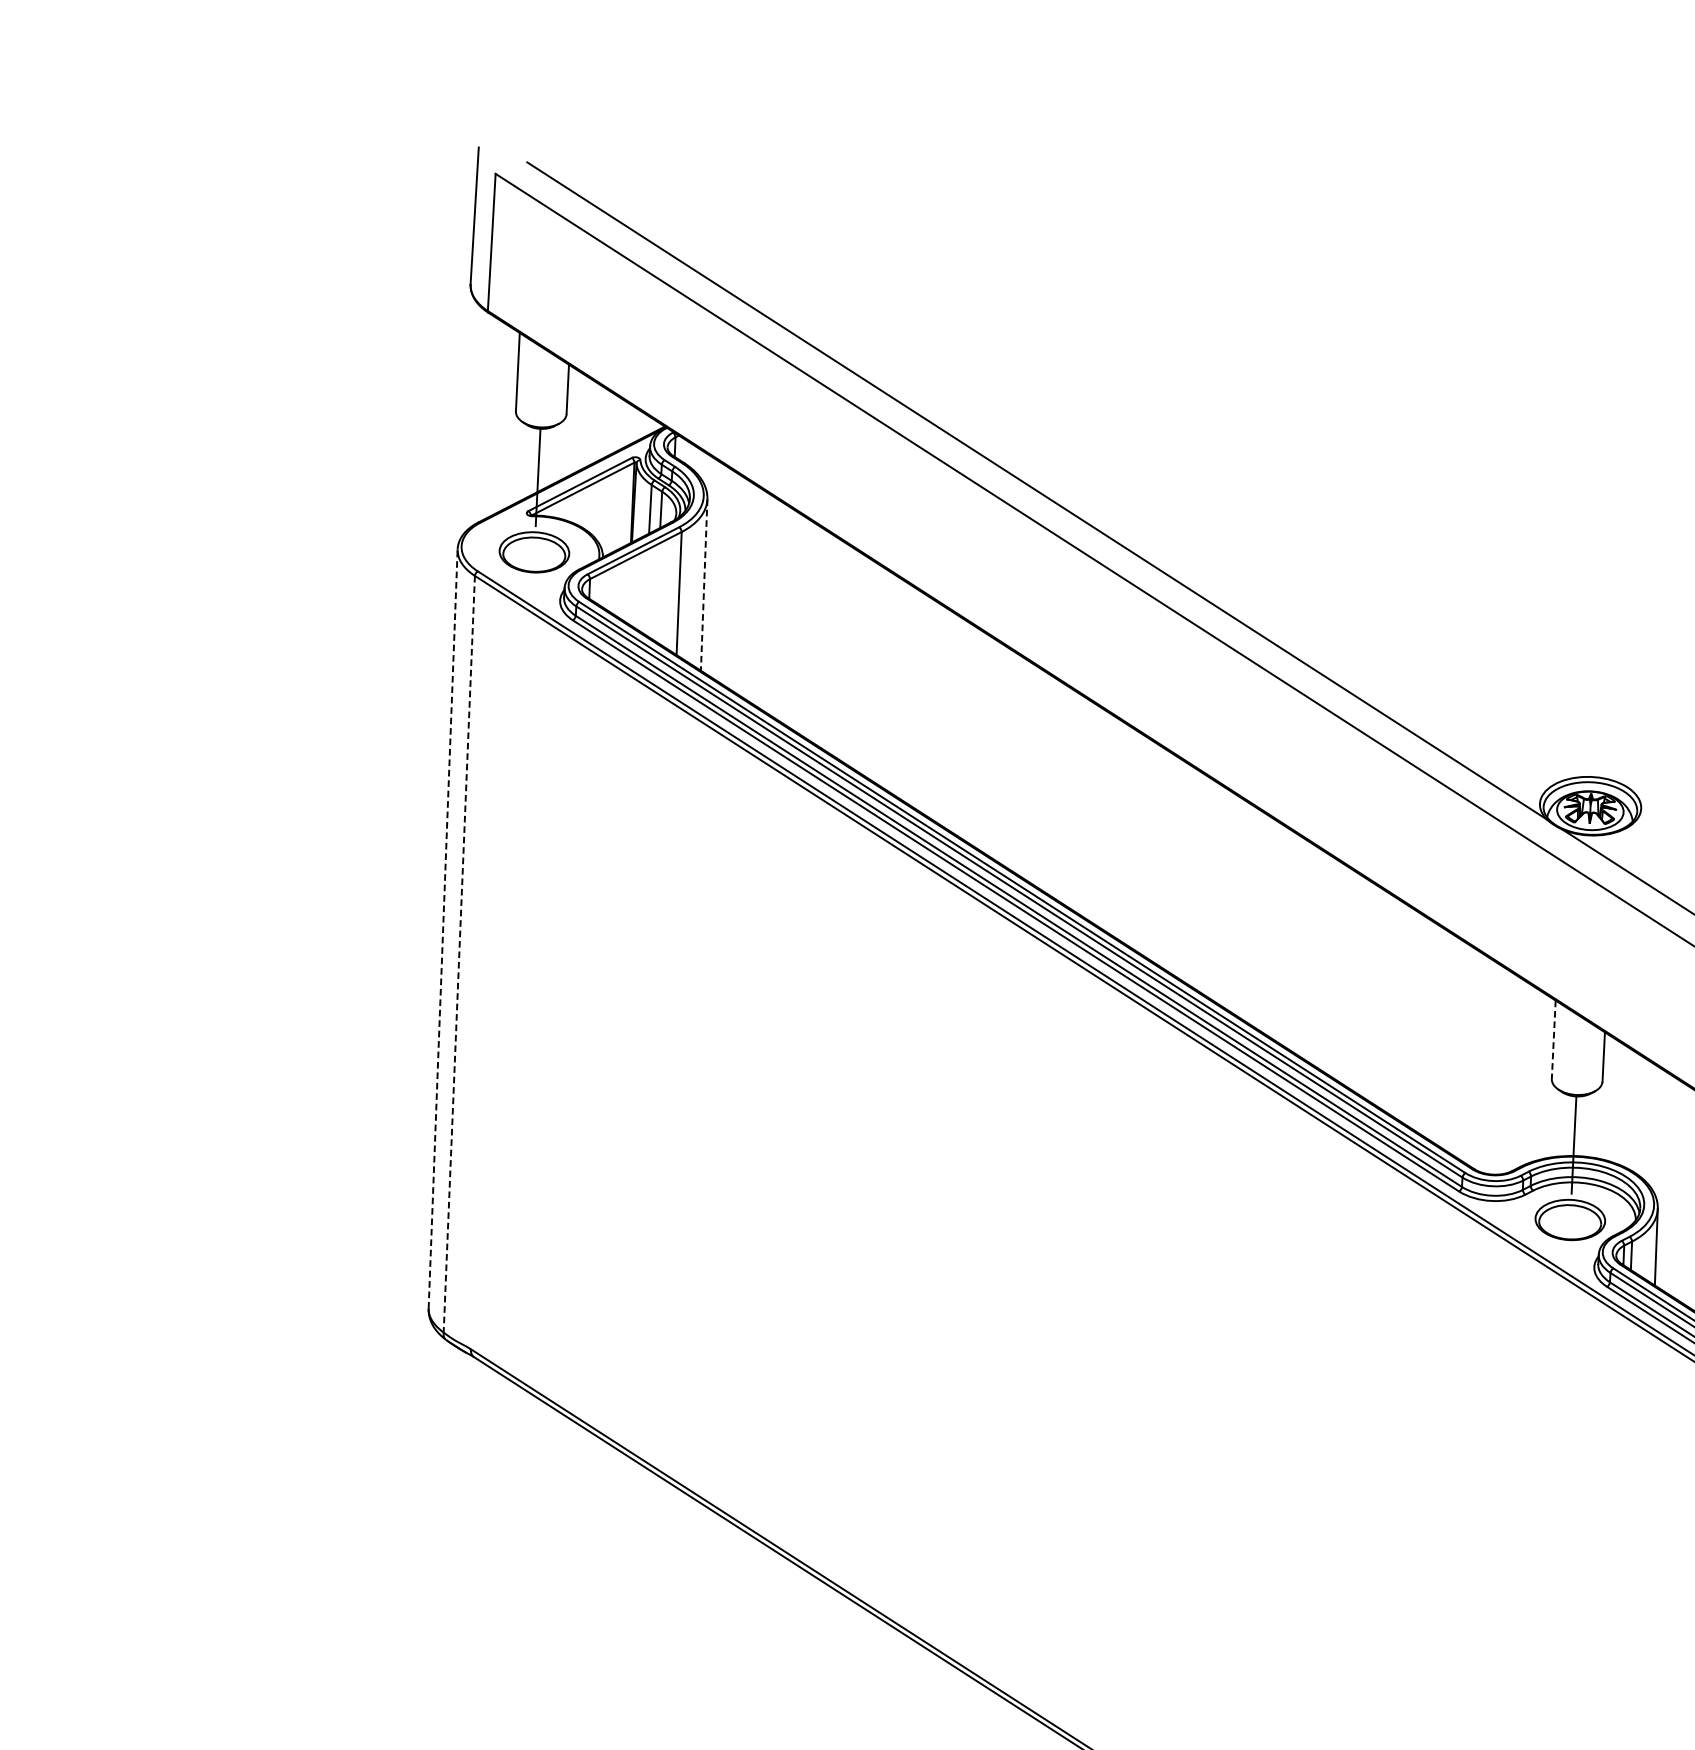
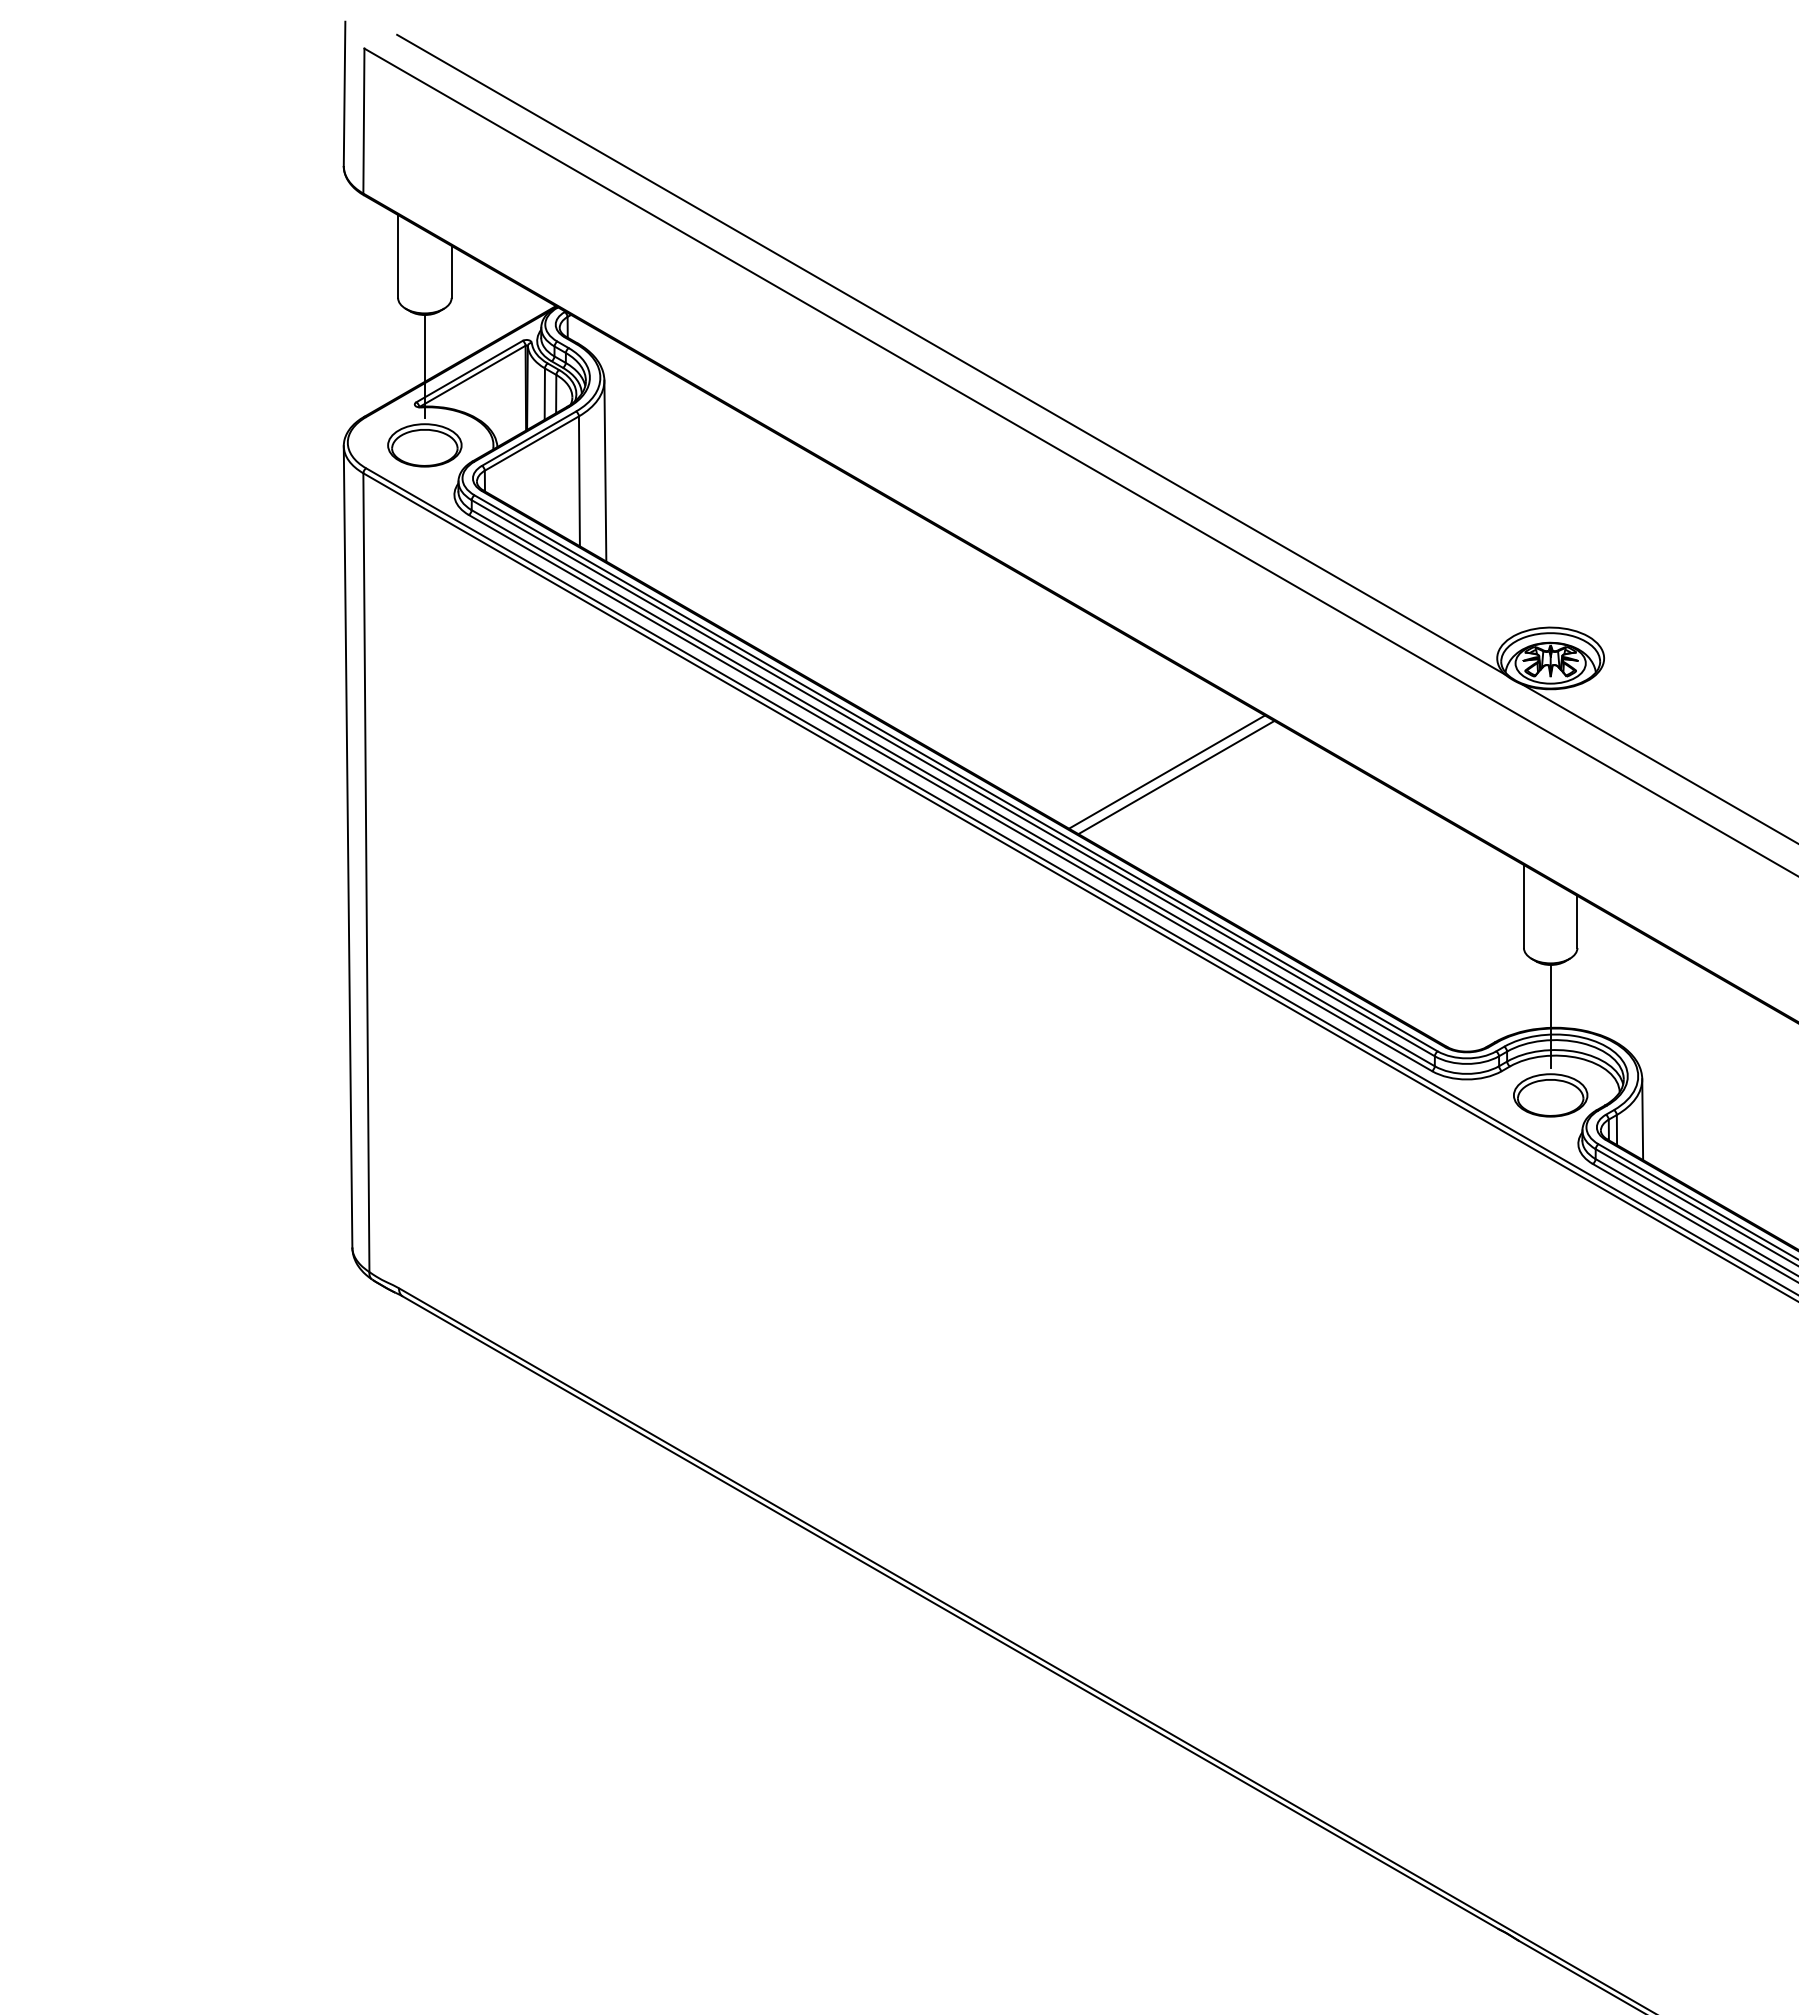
line: (704, 585) -> (605, 471), dashed -> solid
line: (1222, 895) -> (1167, 771), added
line: (1230, 901) -> (1176, 777), added
line: (443, 928) -> (348, 846), dashed -> solid
line: (459, 955) -> (366, 873), dashed -> solid
line: (1553, 1039) -> (1523, 906), dashed -> solid

